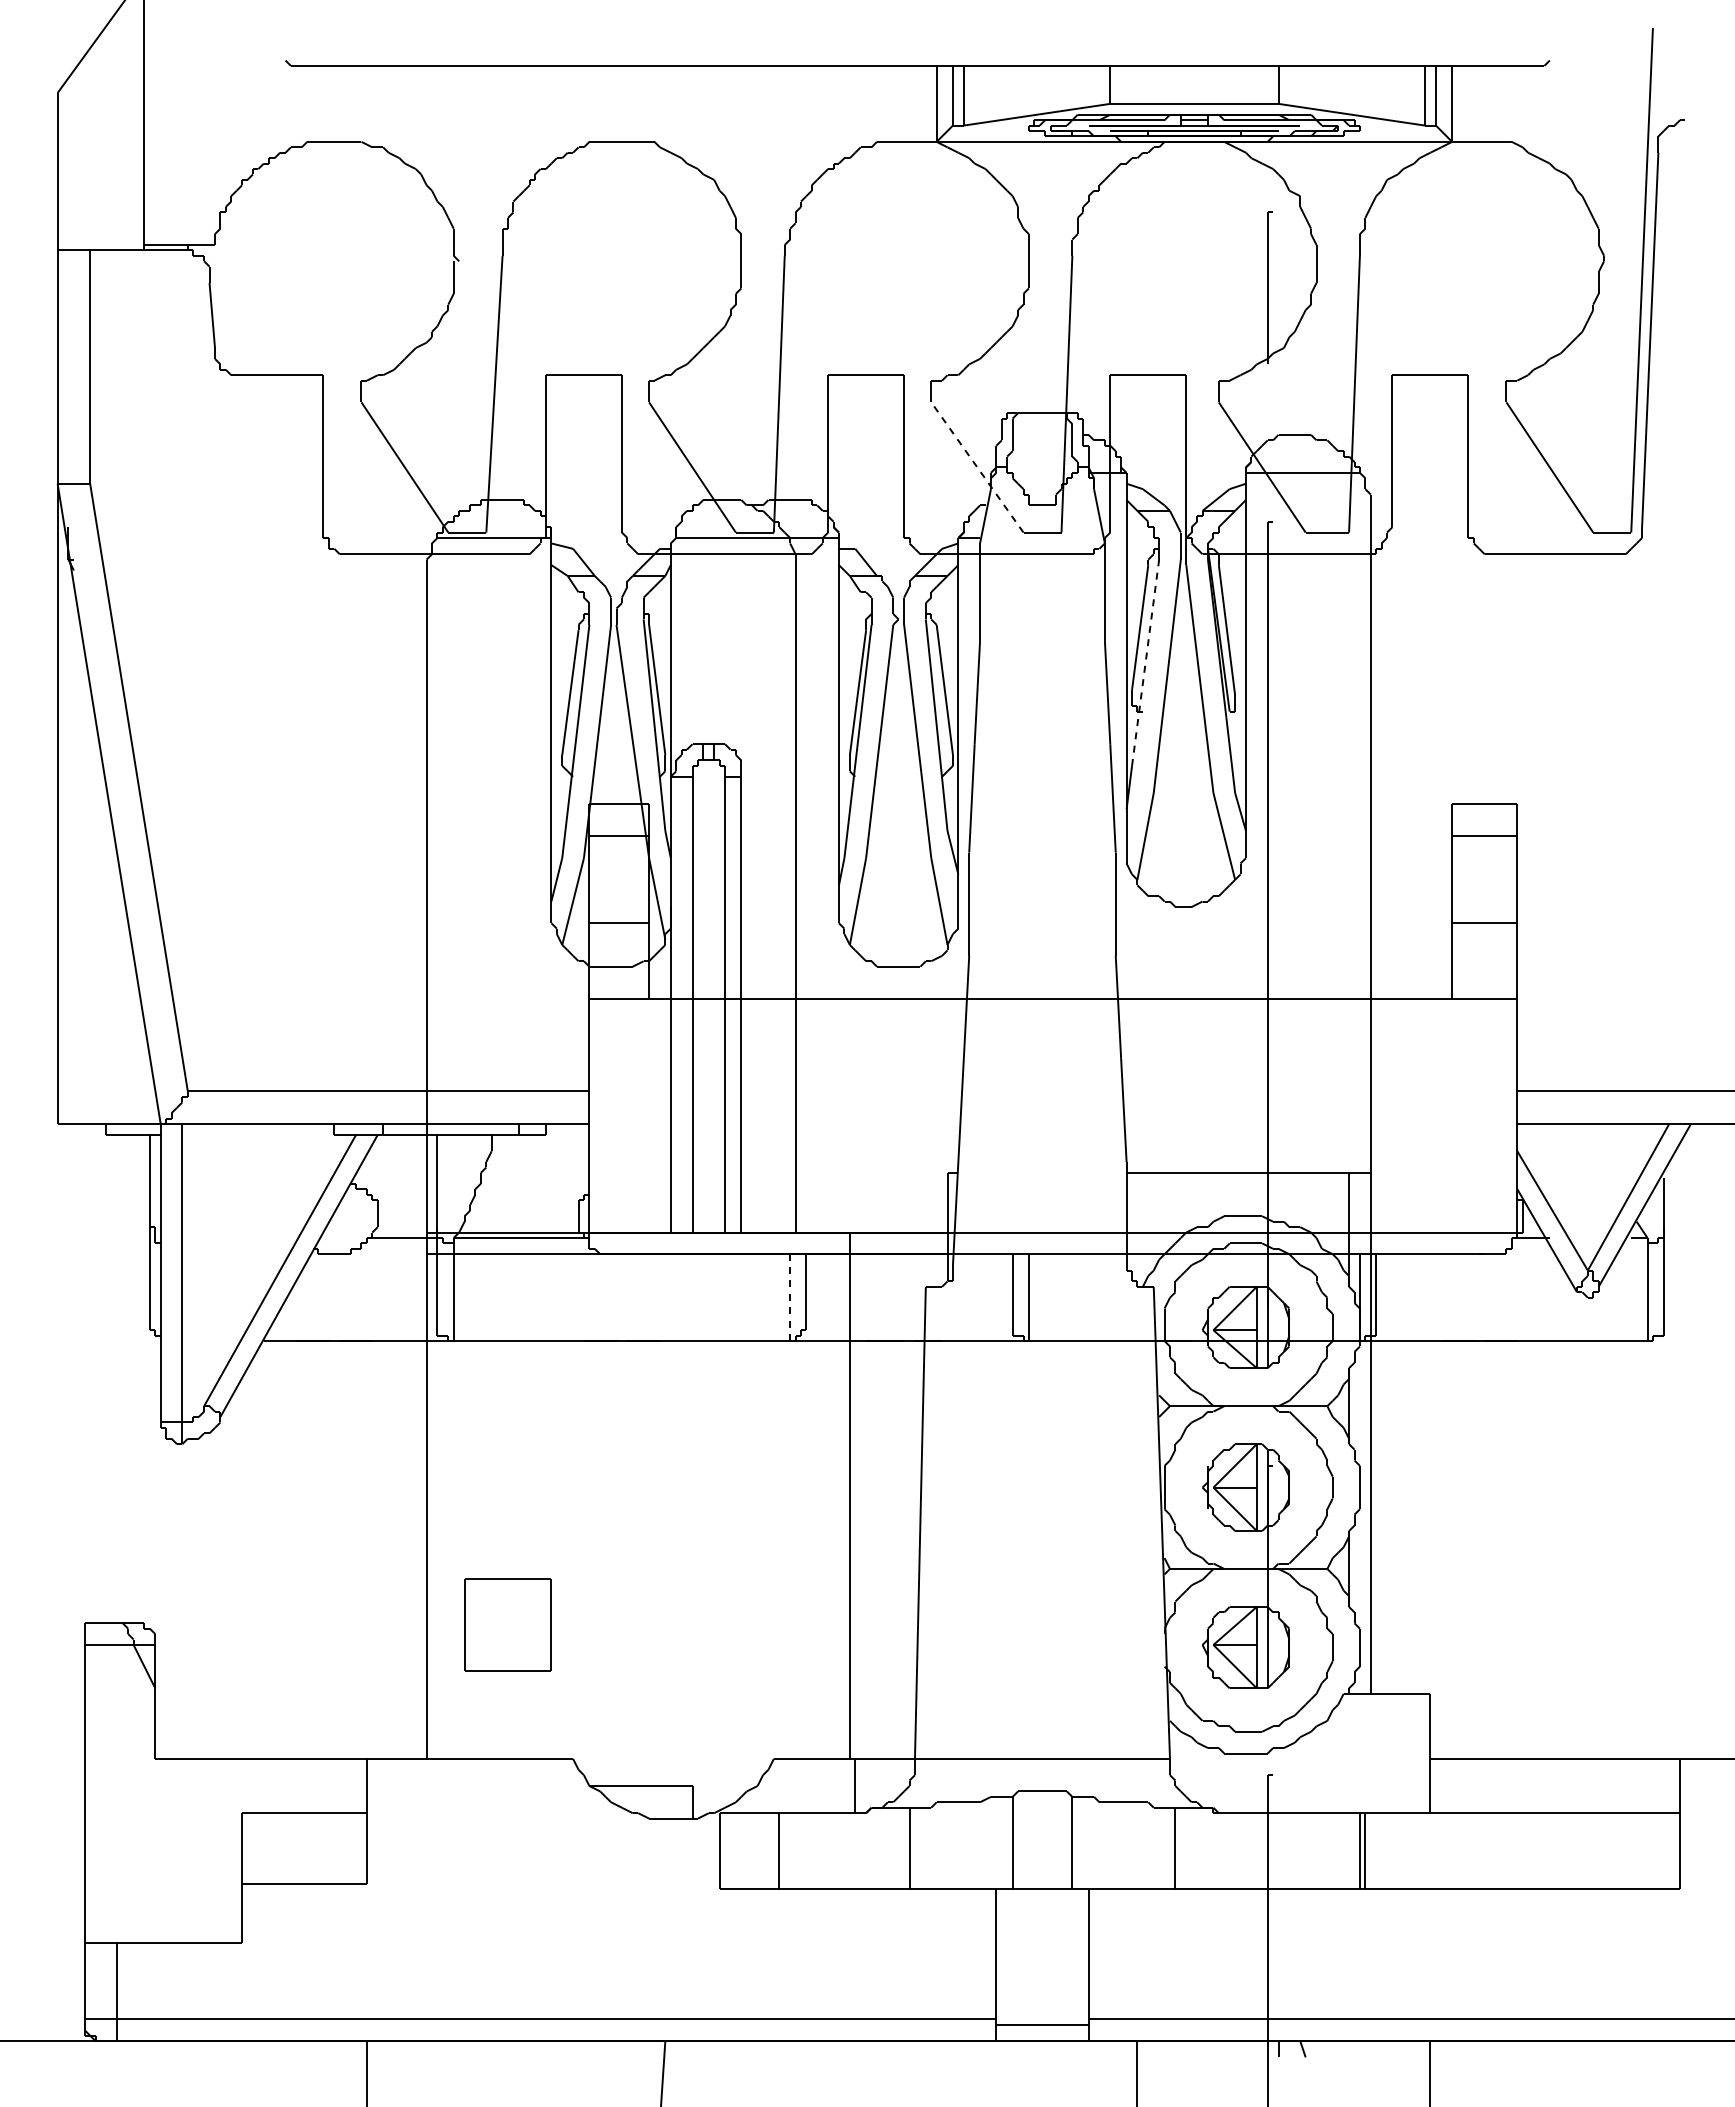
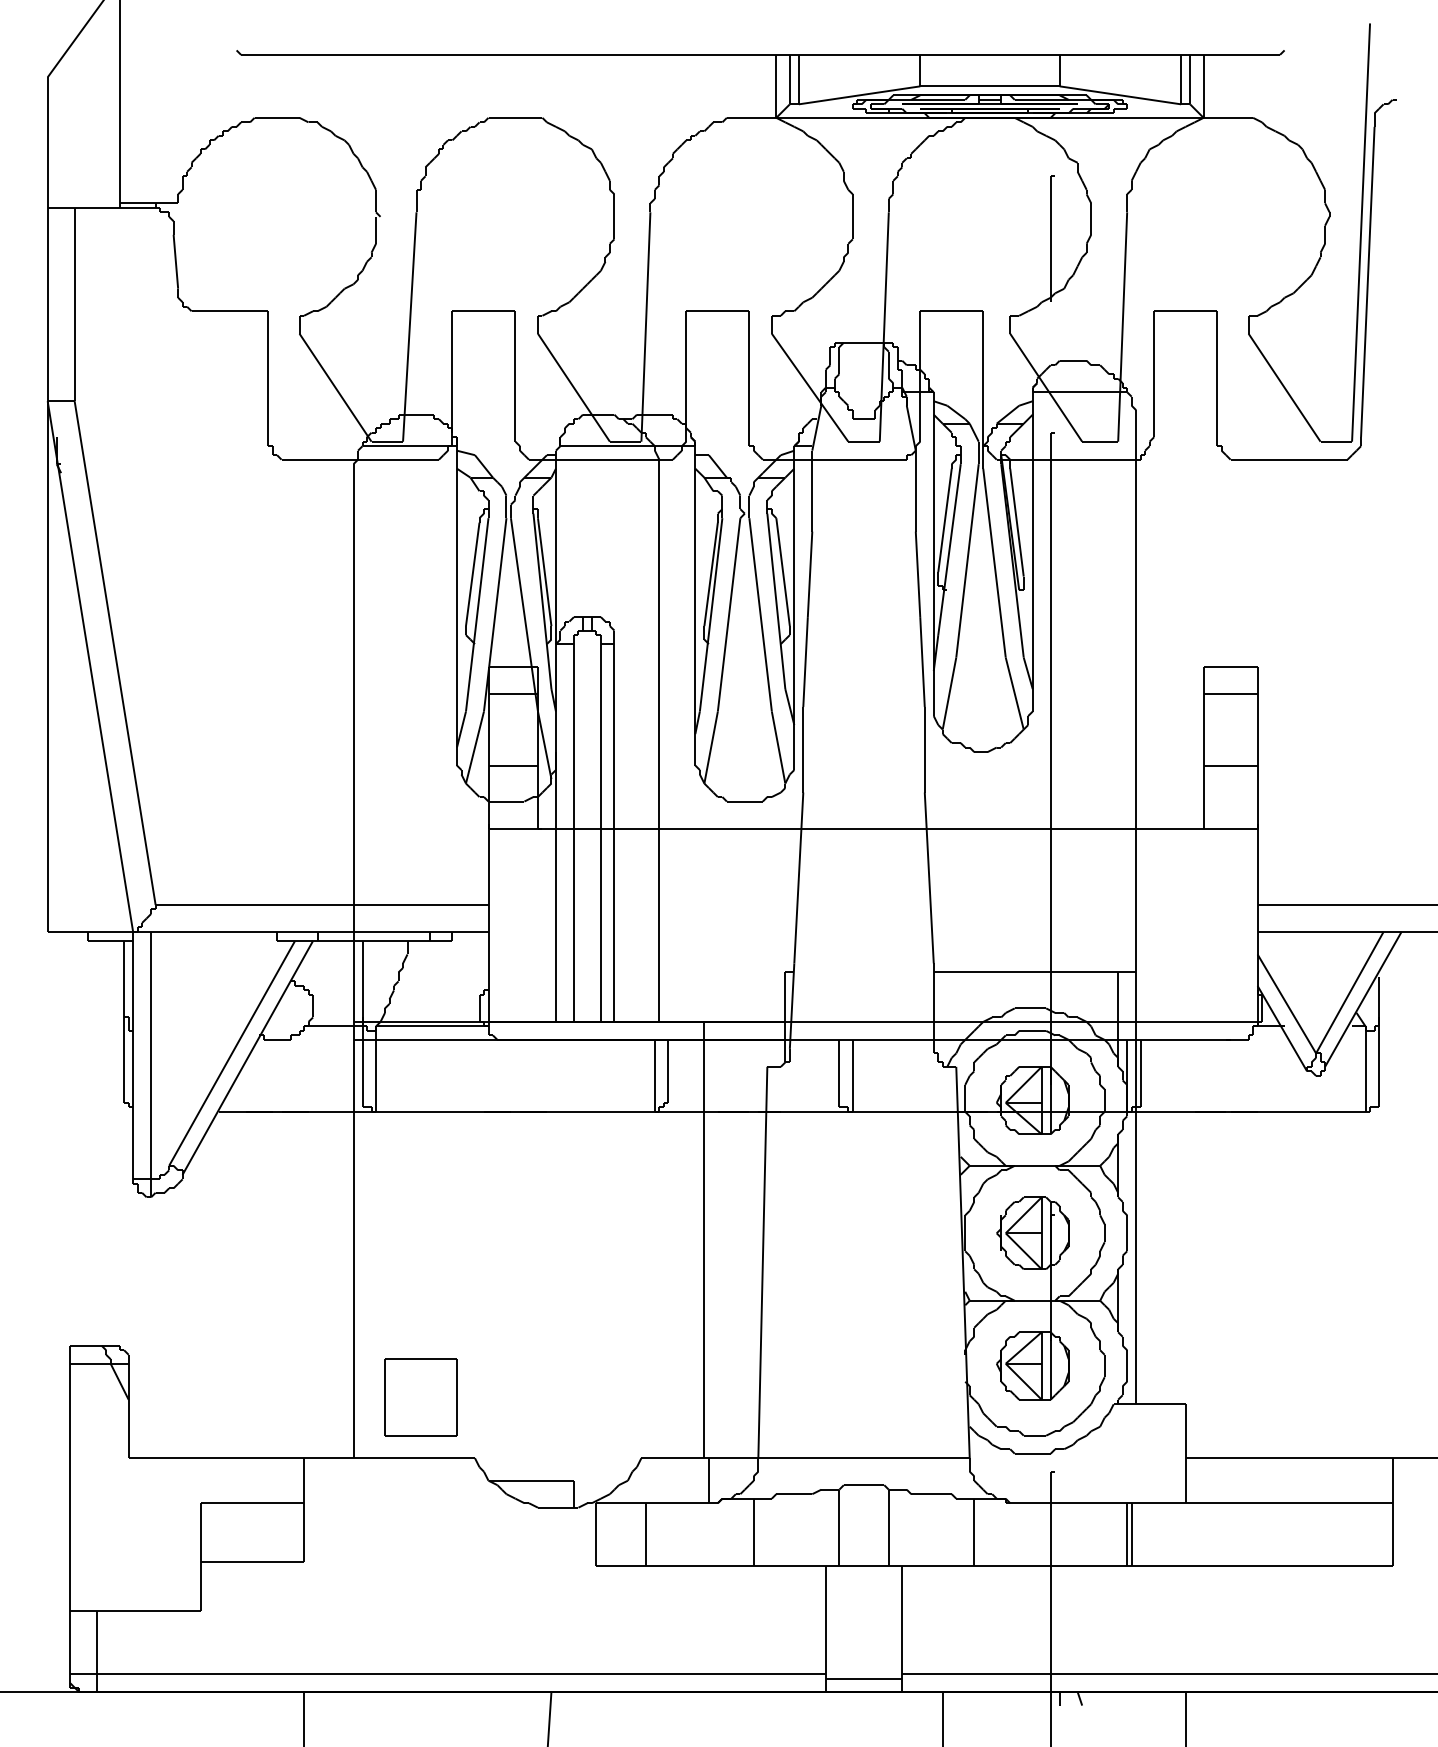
line: (977, 467) -> (810, 387), dashed -> solid
line: (1145, 662) -> (949, 549), dashed -> solid
line: (790, 1297) -> (655, 1075), dashed -> solid
part: (507, 1624) -> (420, 1397), moved

